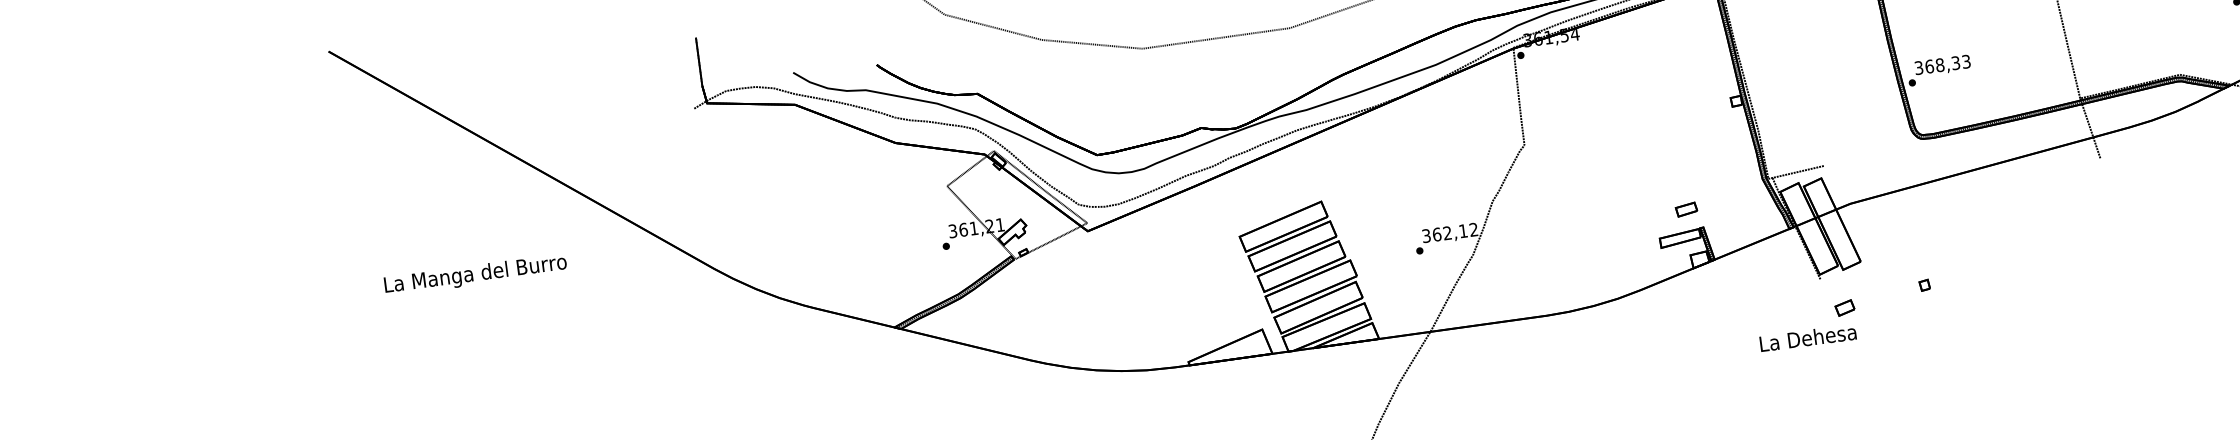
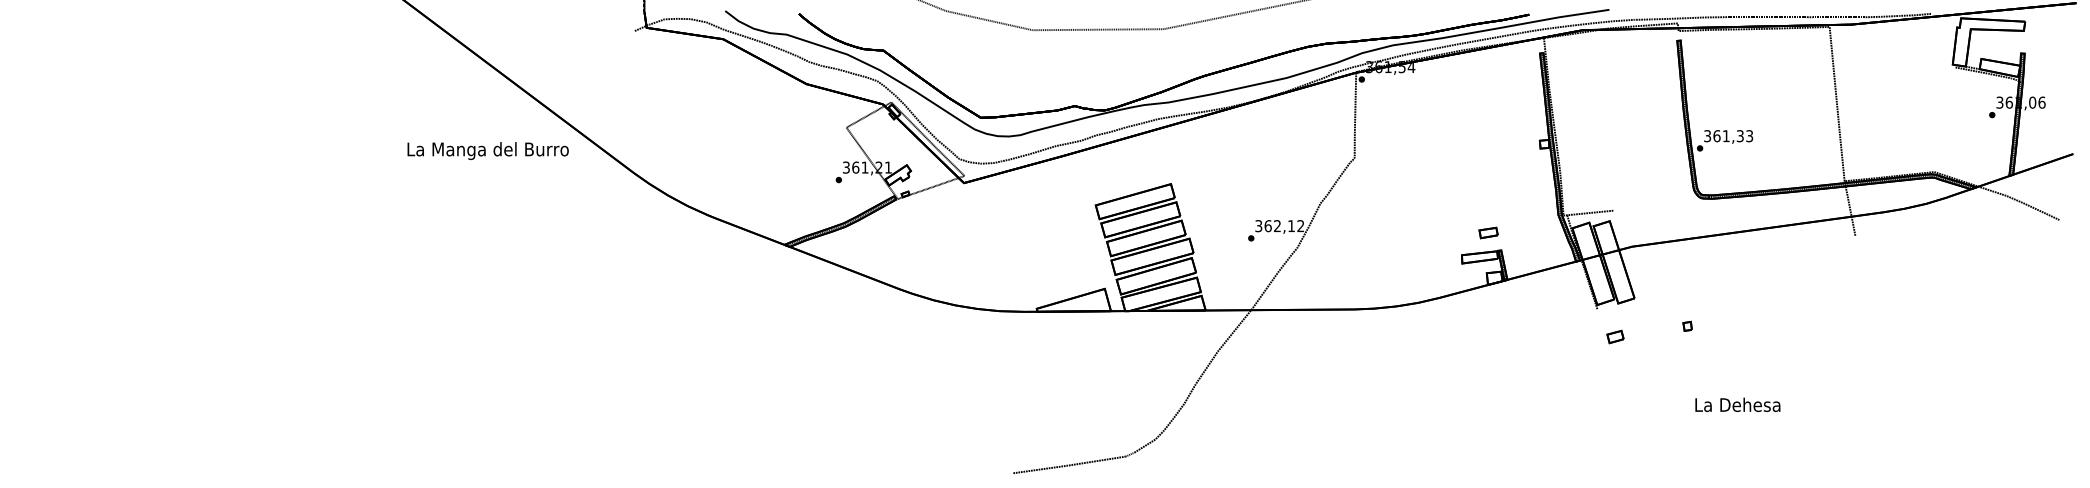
text: (1939, 65) -> (1725, 136), 368,33 -> 361,33
text: (474, 274) -> (487, 150), moved
text: (1807, 337) -> (1737, 404), moved

